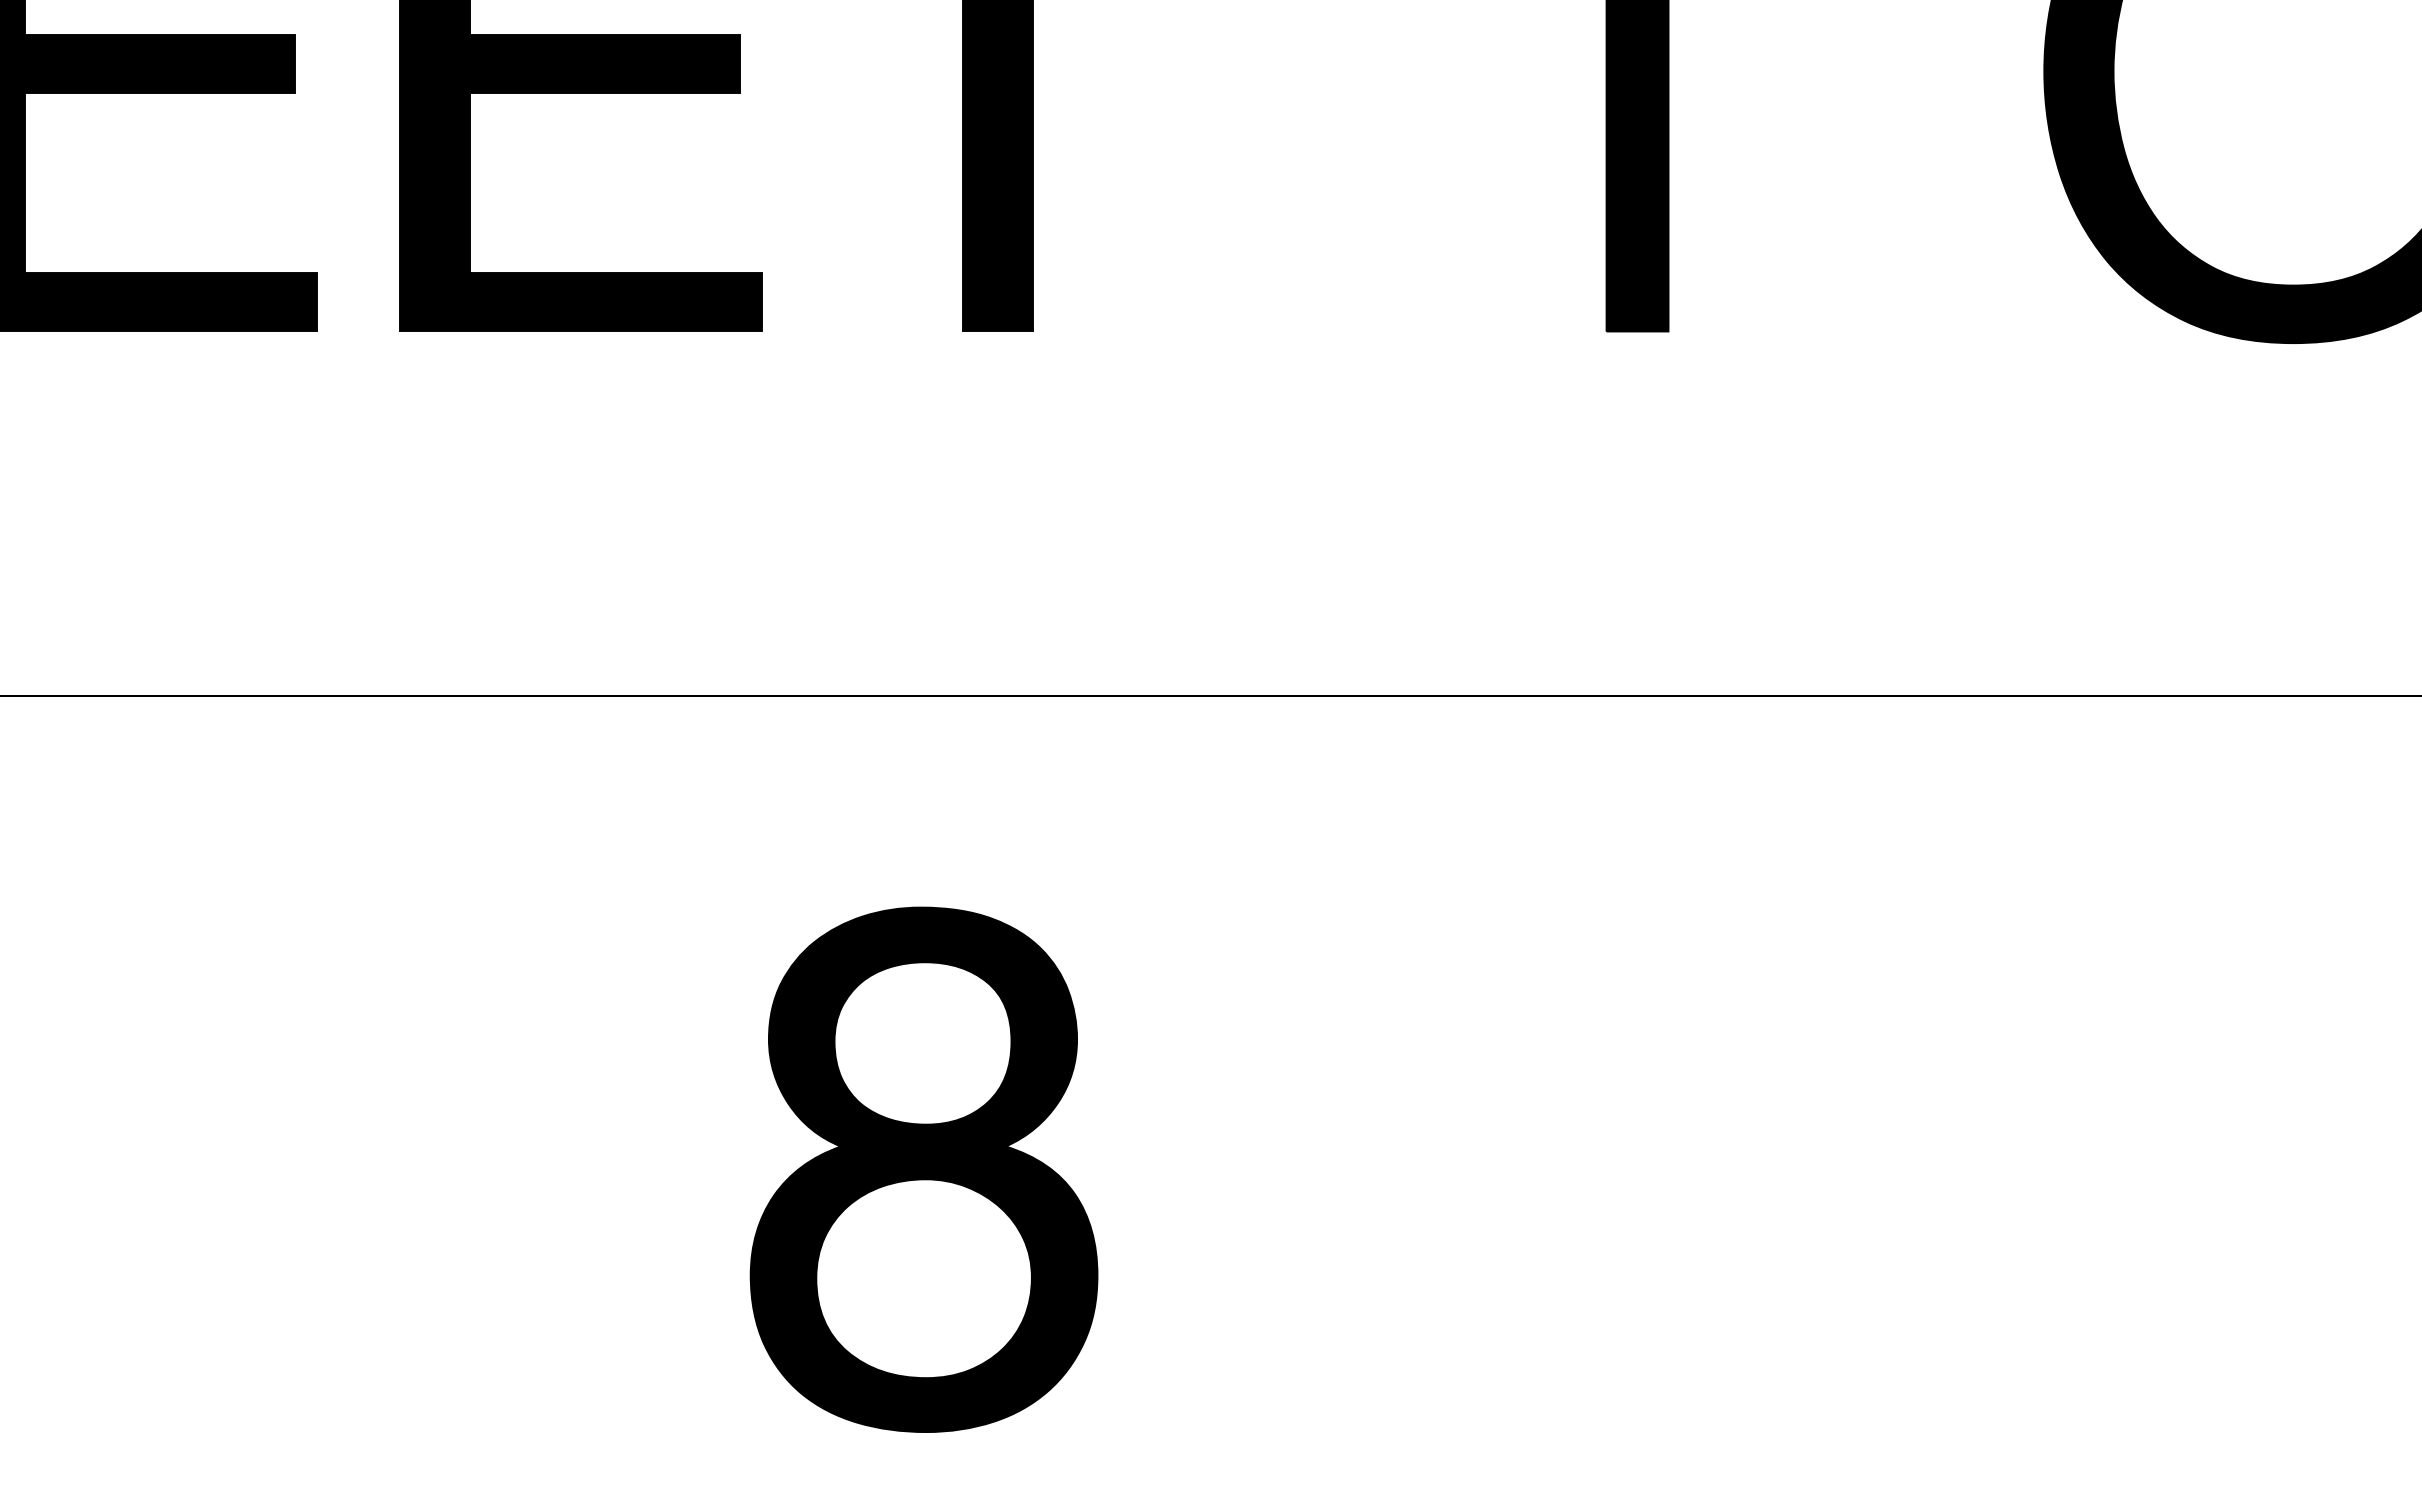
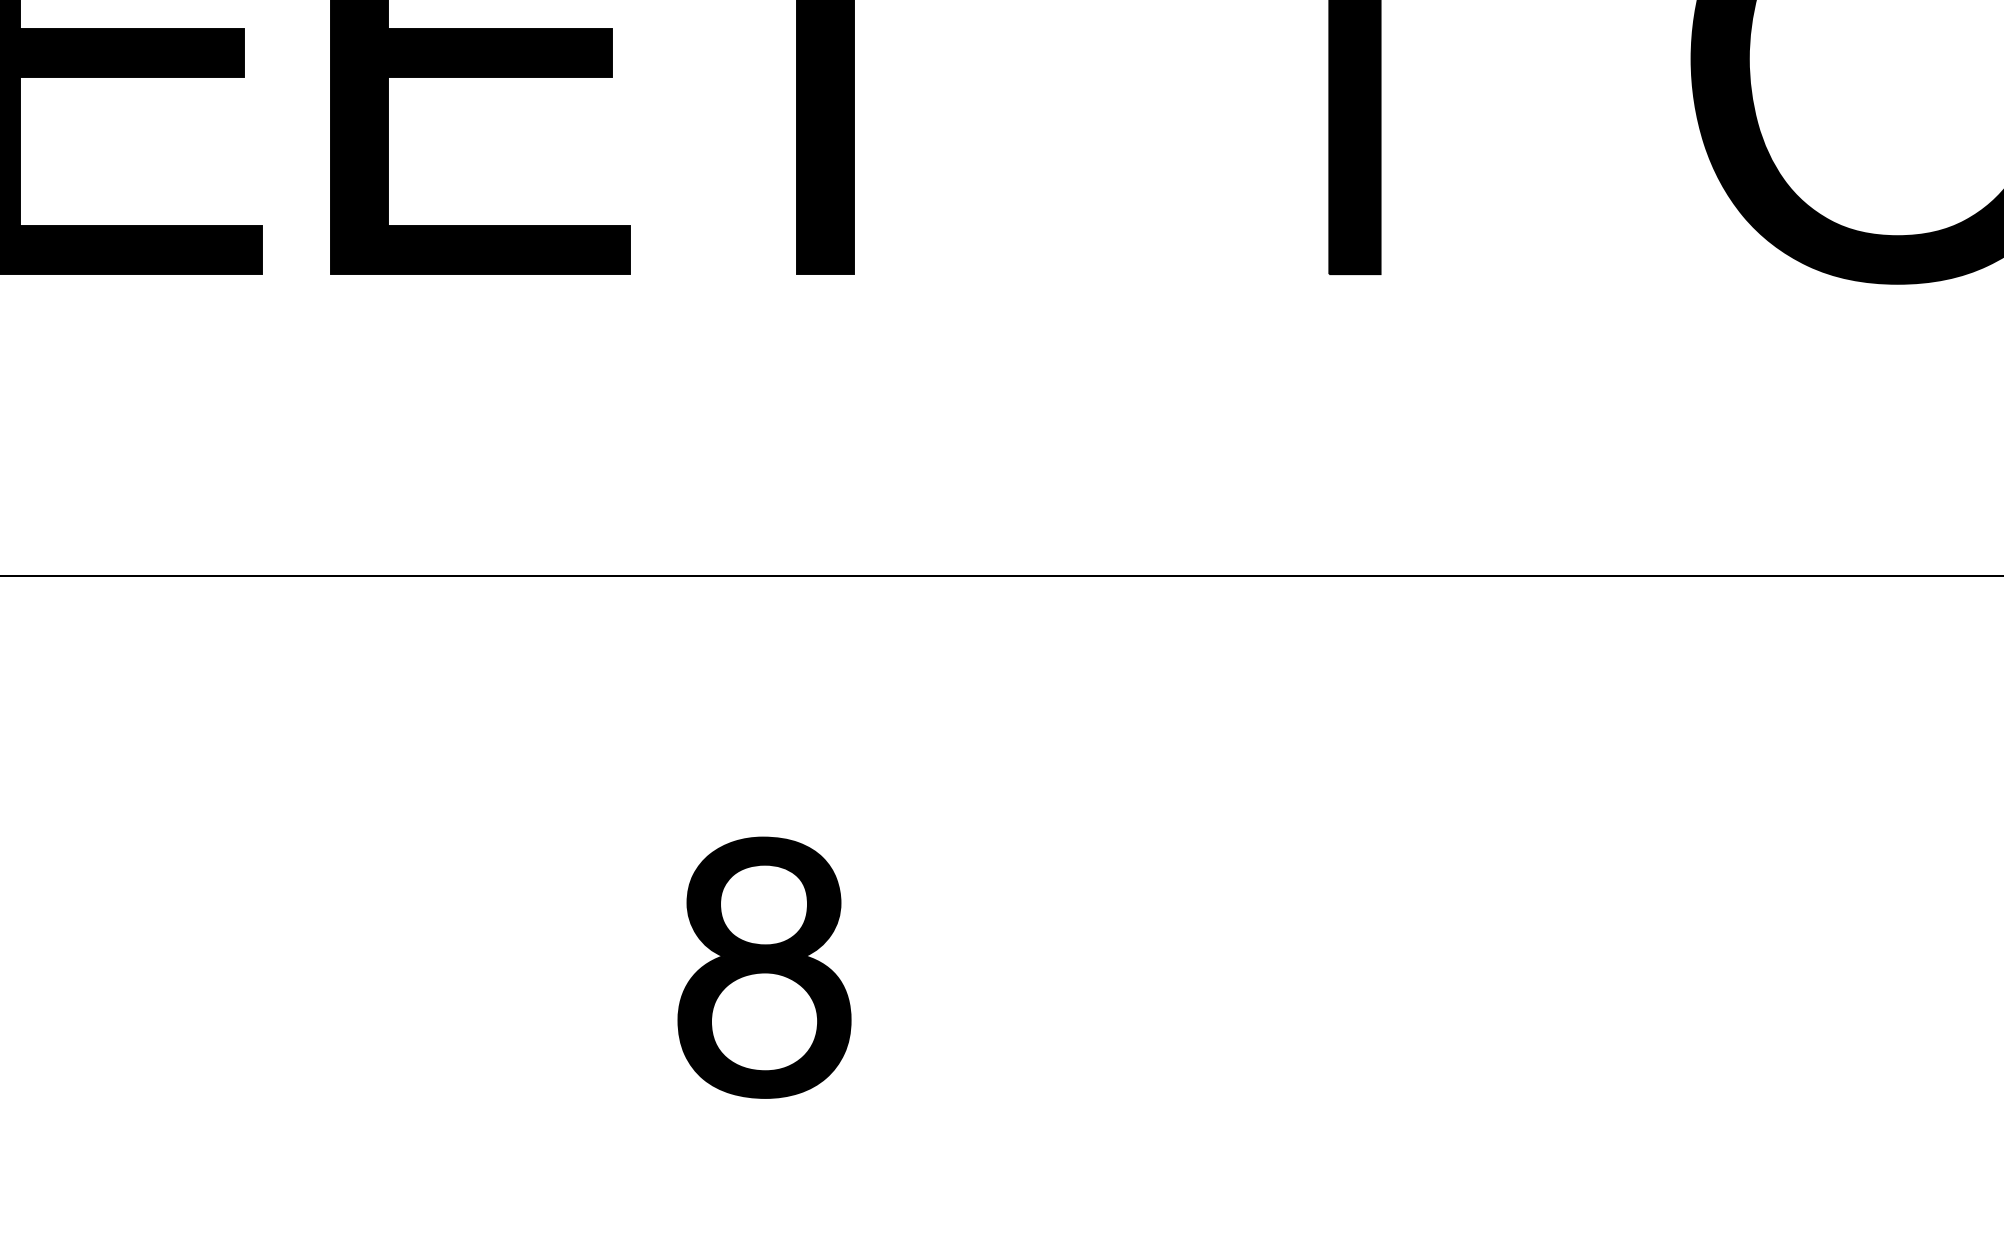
part: (923, 1169) -> (764, 967), size x0.6

